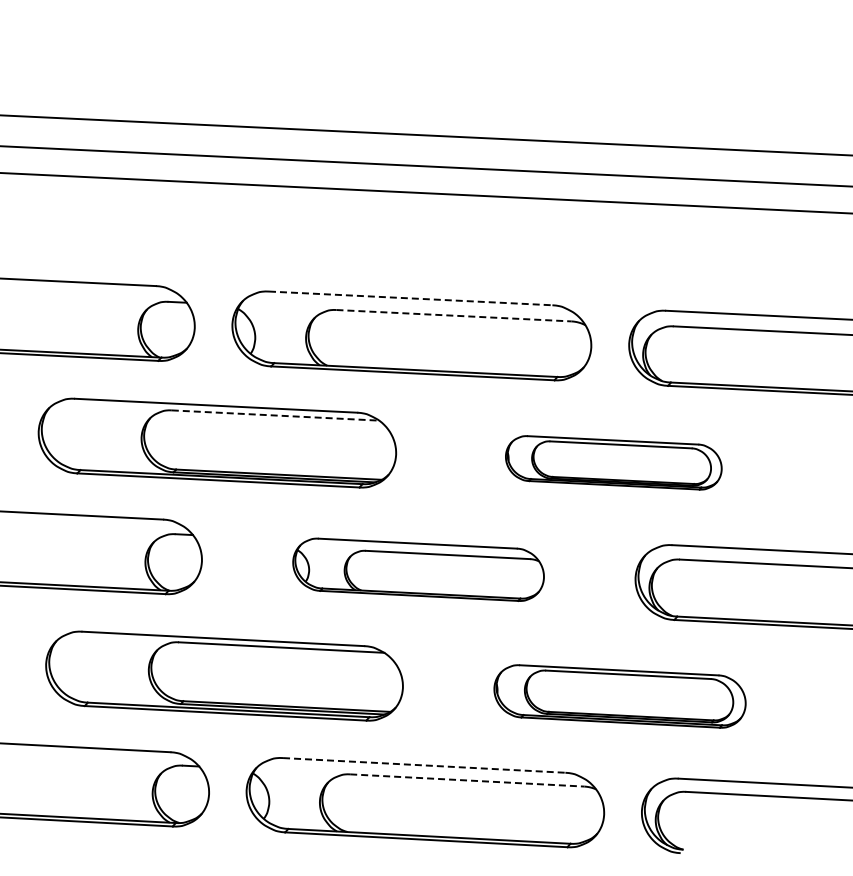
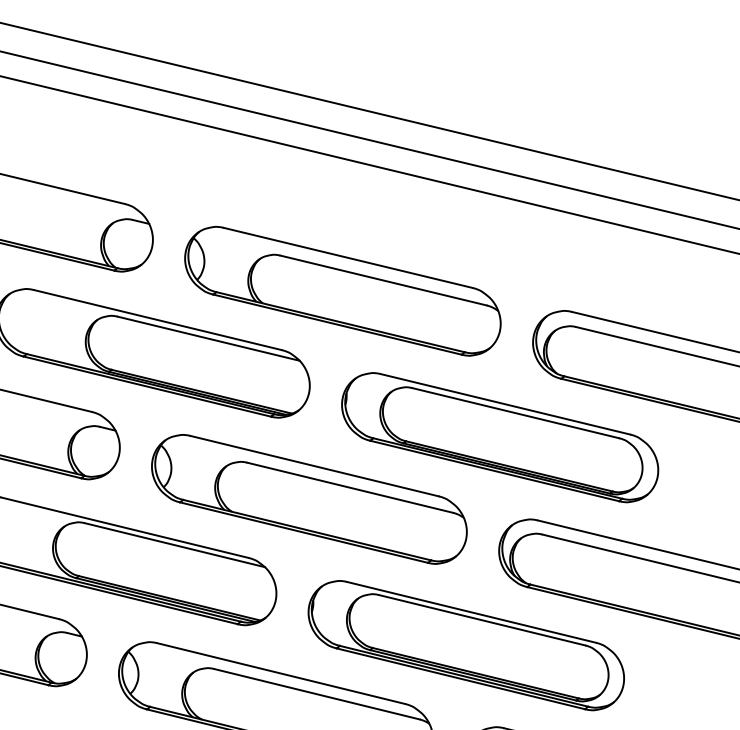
line: (410, 298) -> (348, 257), dashed -> solid
line: (454, 315) -> (384, 280), dashed -> solid
line: (275, 415) -> (208, 338), dashed -> solid
part: (613, 462) -> (500, 437), size x1.67
part: (418, 569) -> (309, 499), size x1.43
part: (619, 696) -> (465, 645), size x1.43
line: (424, 765) -> (281, 673), dashed -> solid
line: (467, 780) -> (317, 694), dashed -> solid

